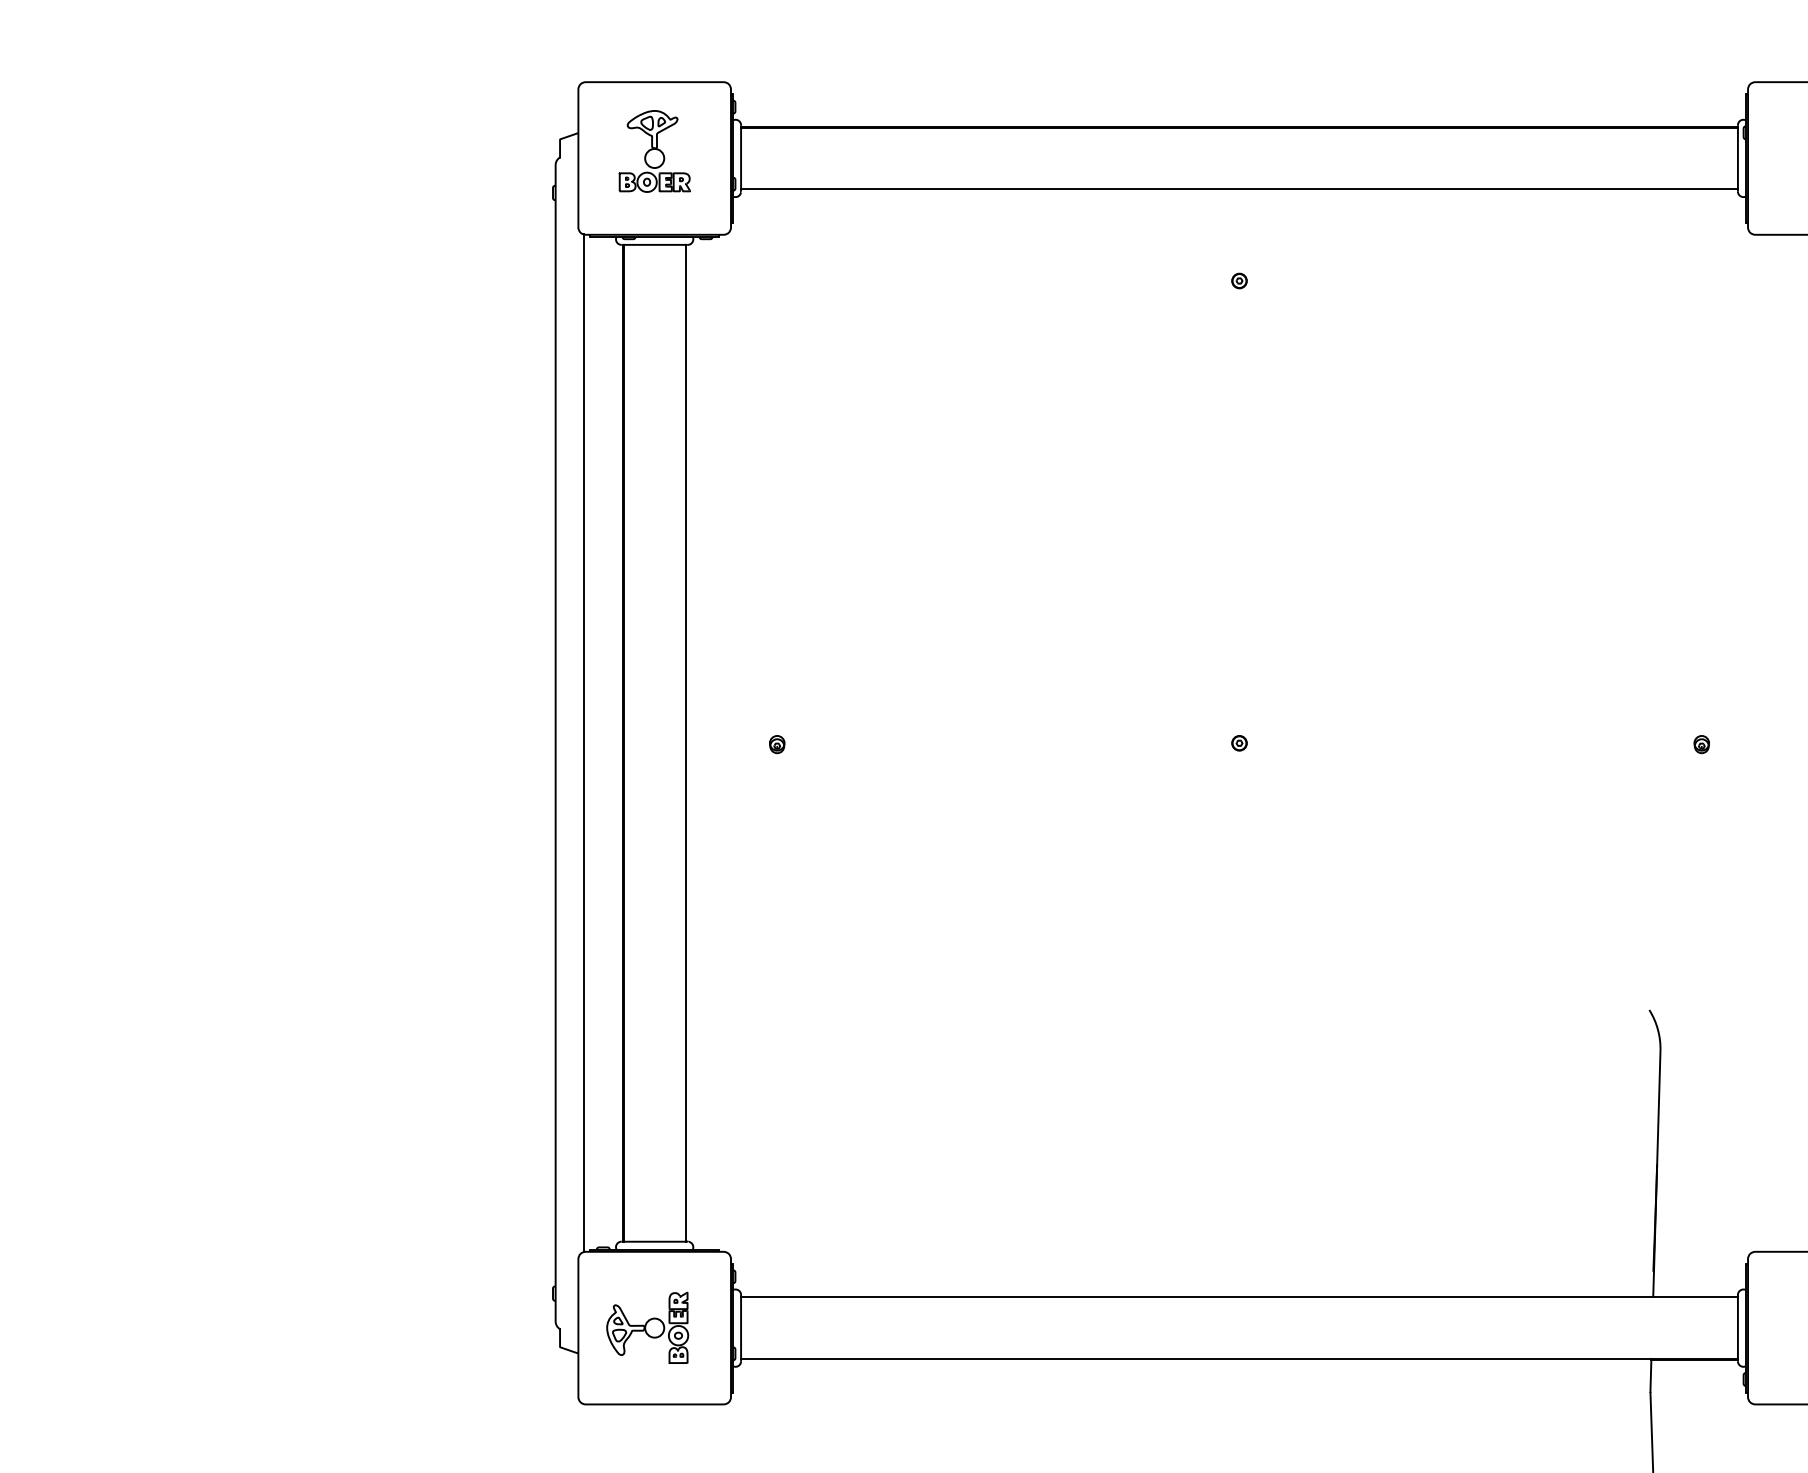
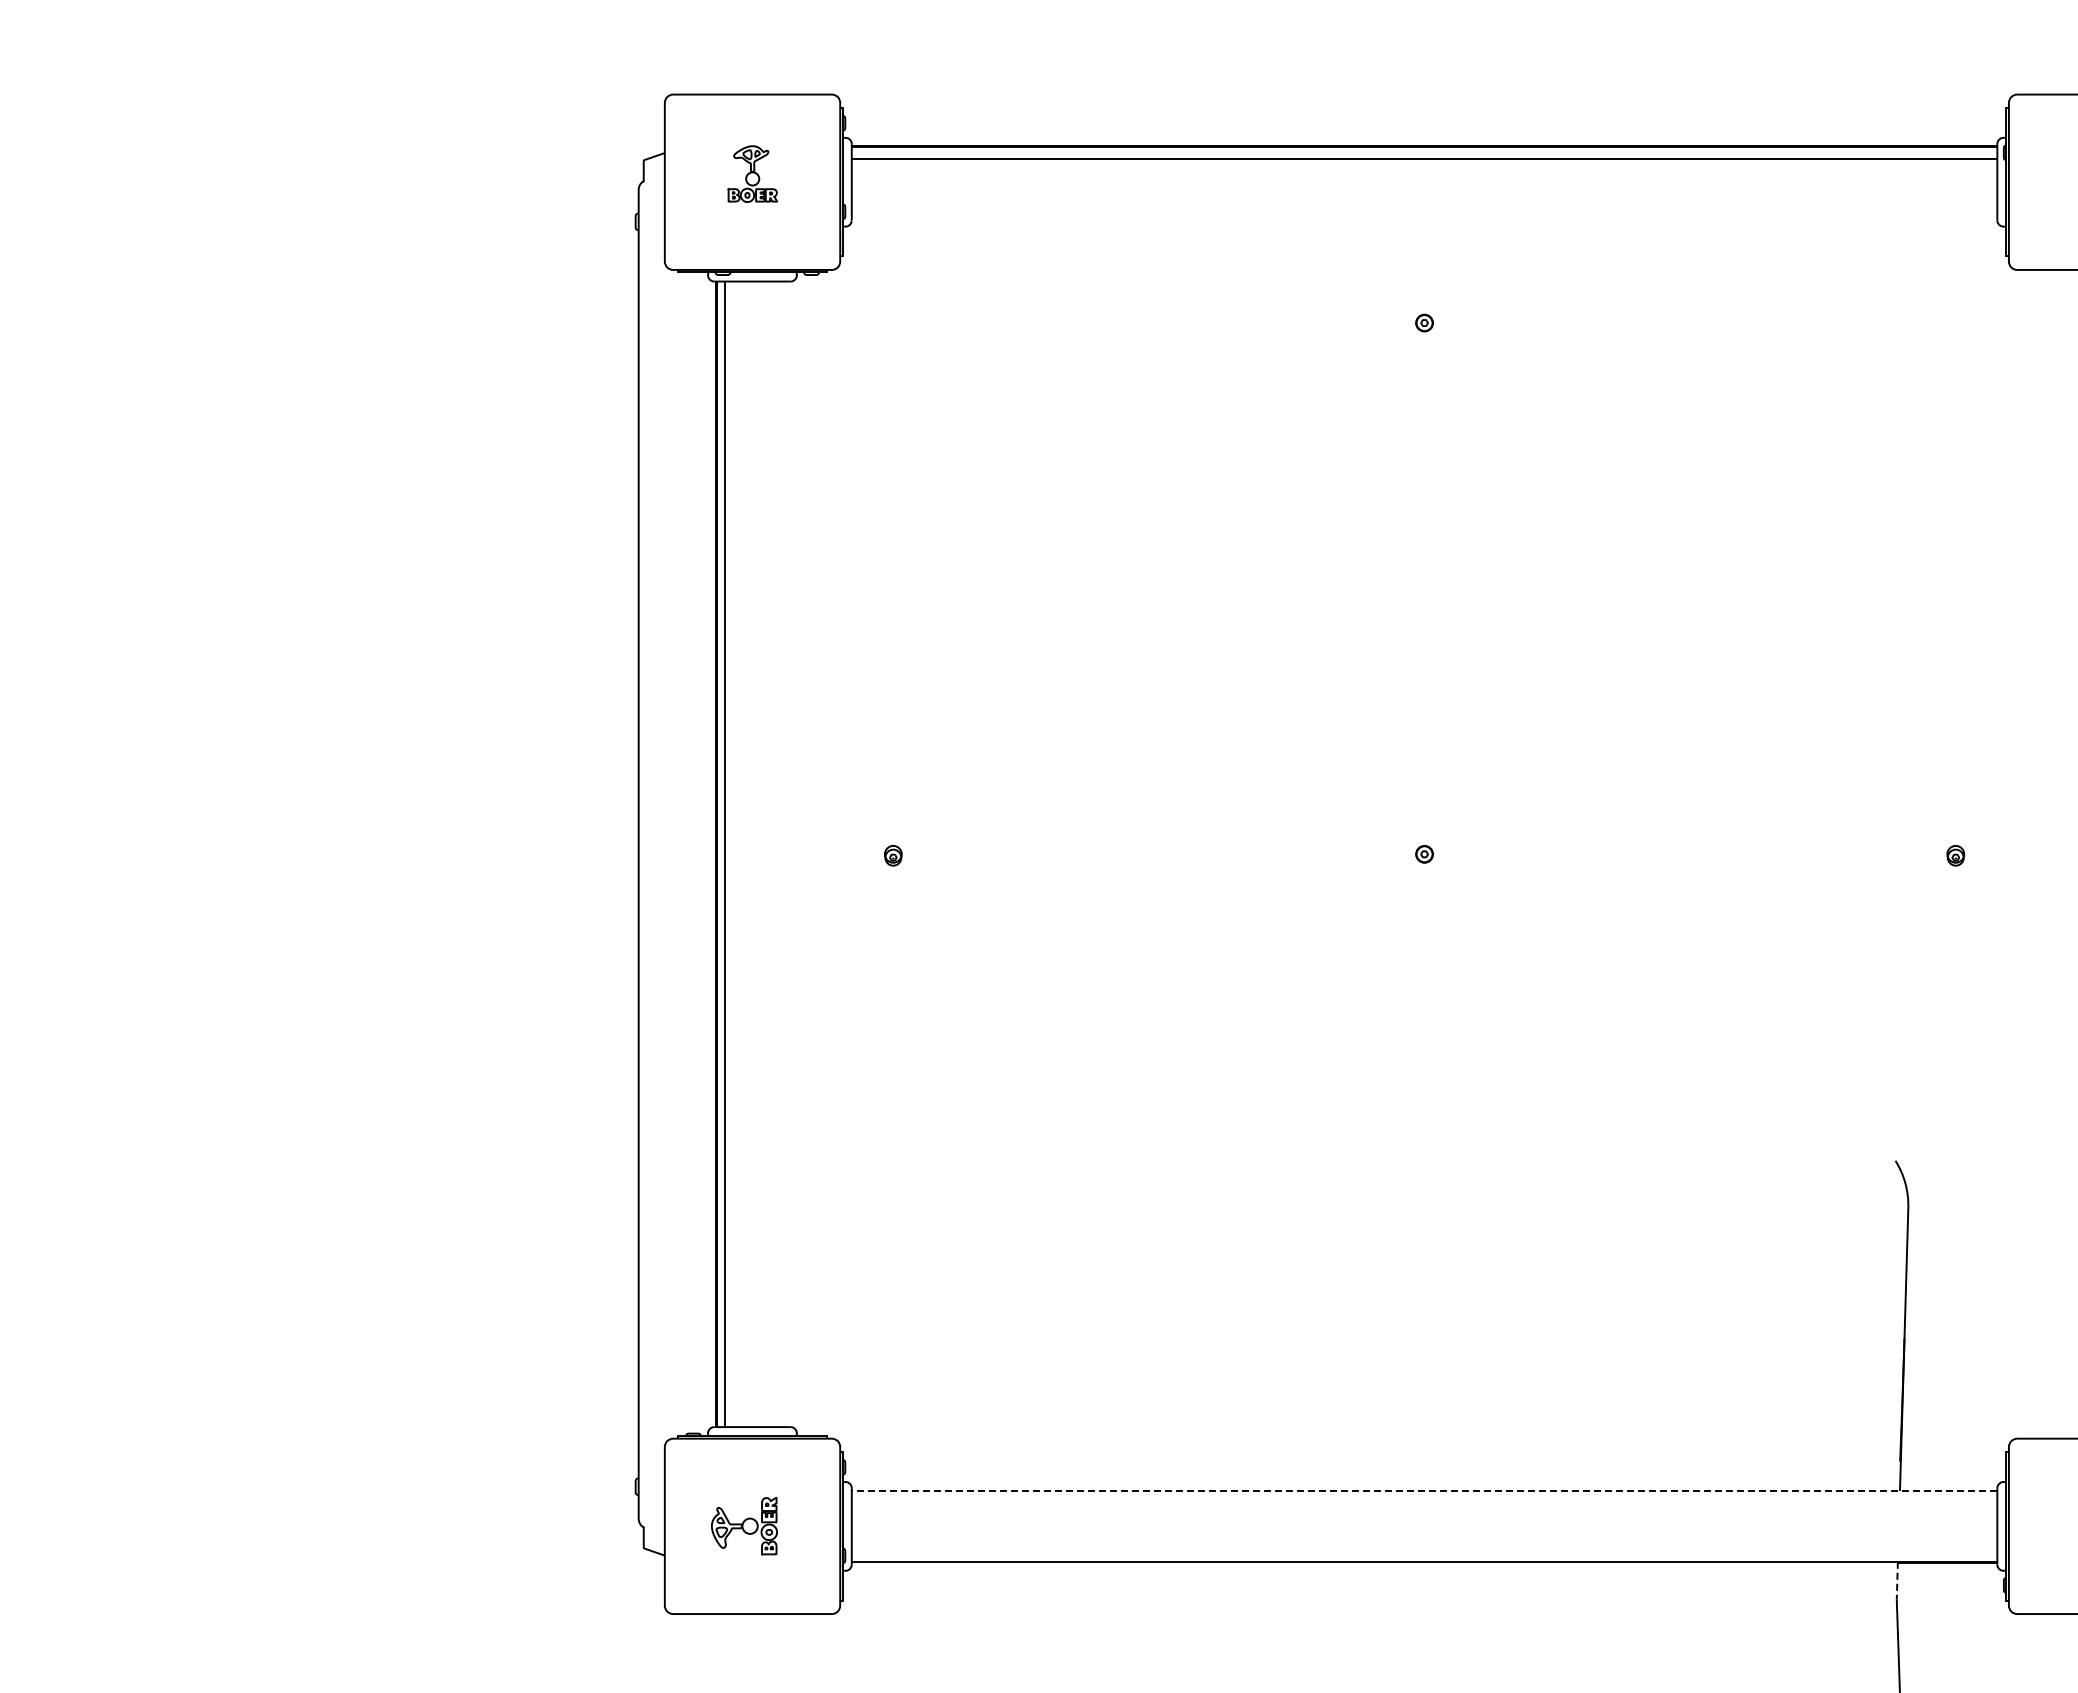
part: (654, 150) -> (752, 173), size x0.6
line: (1239, 189) -> (1424, 158), moved
line: (583, 743) -> (670, 854), removed
line: (685, 743) -> (724, 854), moved
line: (1239, 1296) -> (1424, 1490), solid -> dashed
part: (647, 1327) -> (744, 1525), size x0.7
line: (1651, 1375) -> (1897, 1580), solid -> dashed

